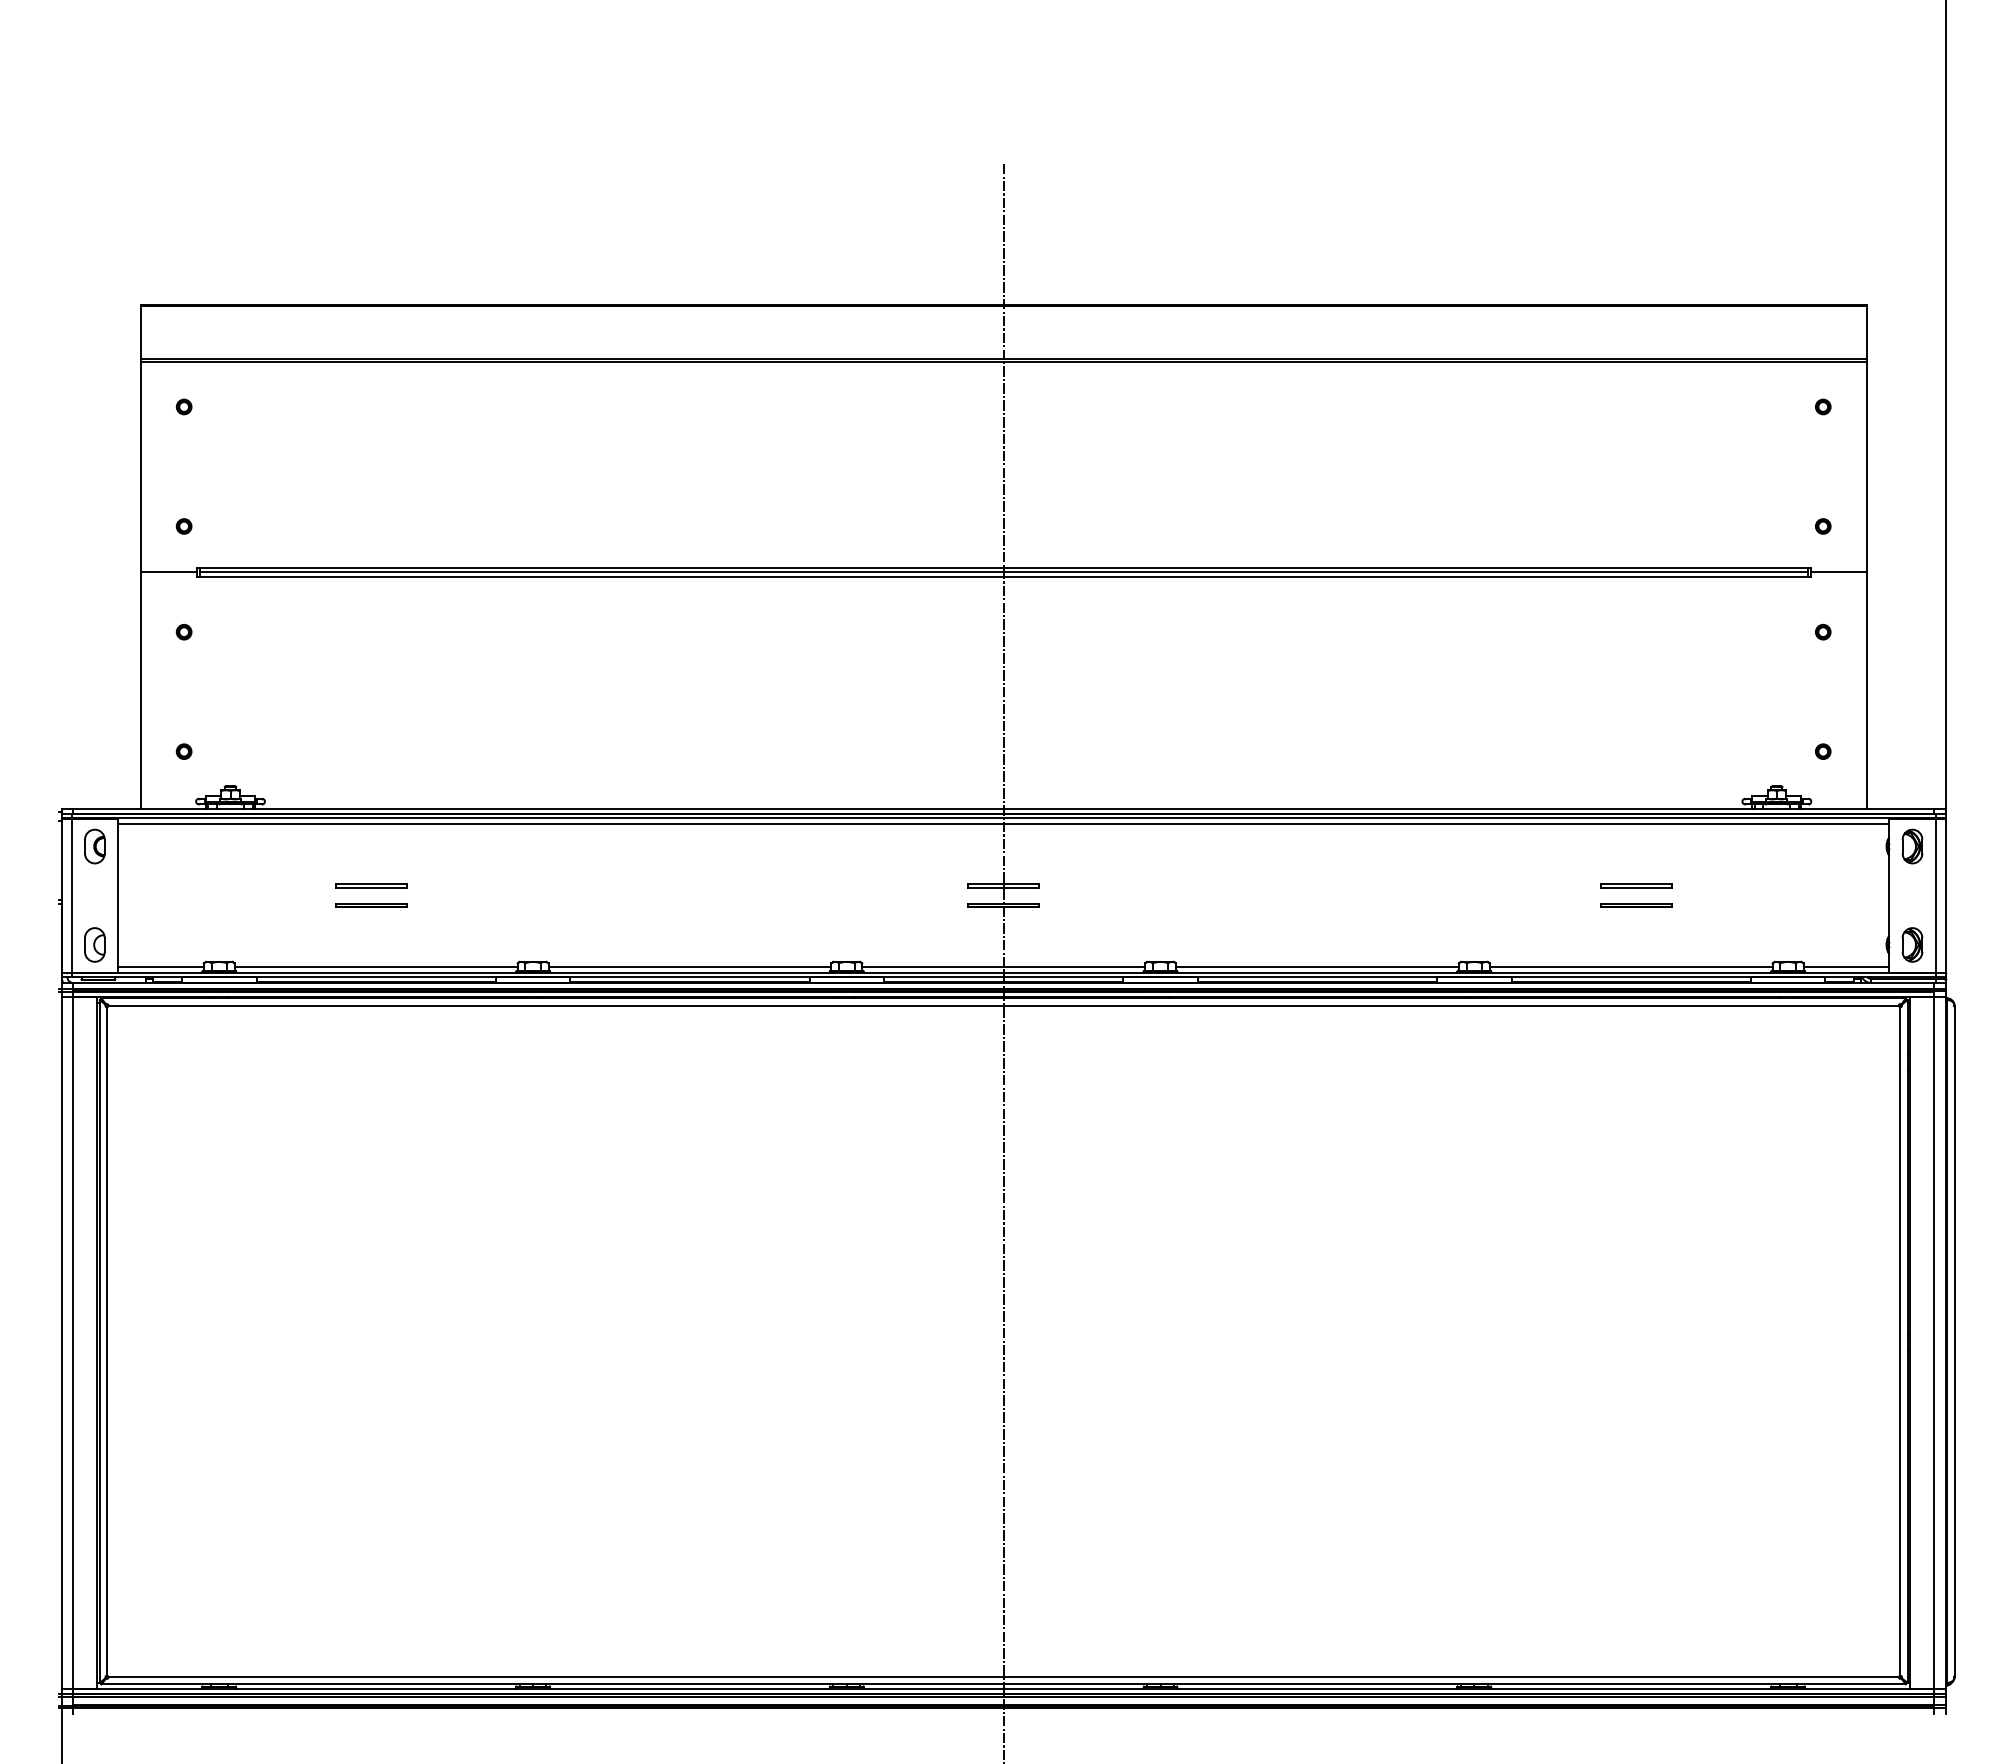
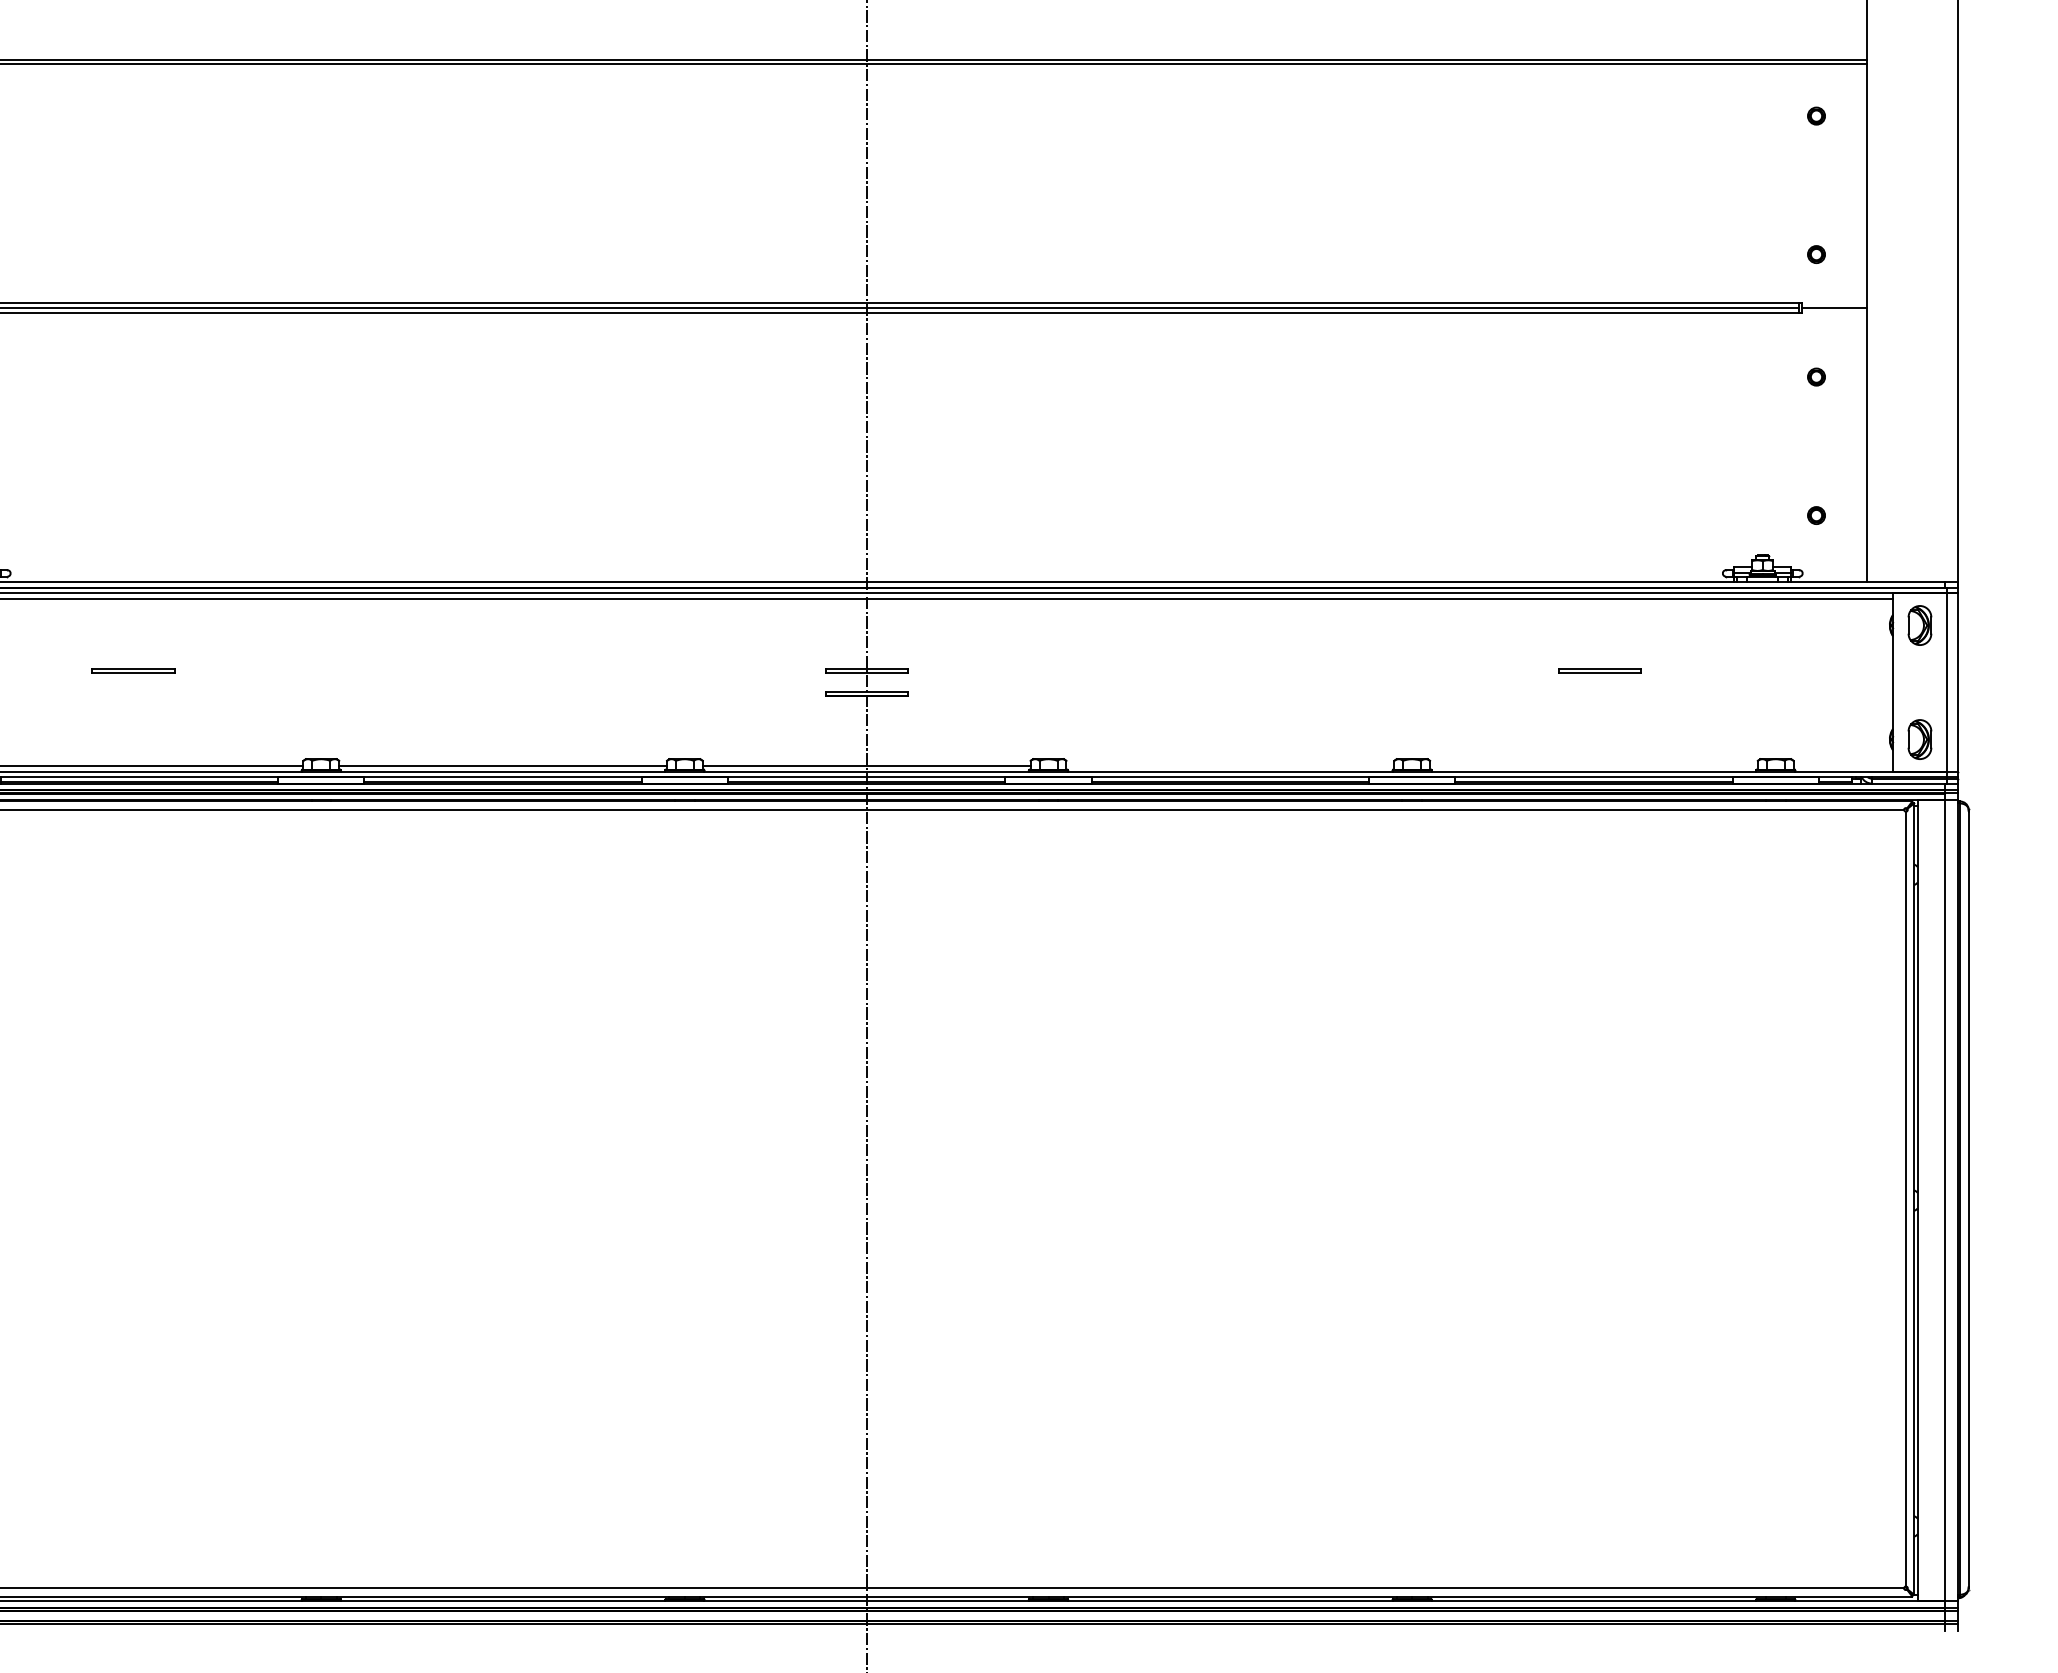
line: (371, 904) -> (134, 692), removed
line: (1636, 904) -> (1600, 692), removed
line: (1317, 967) -> (1230, 765), removed
line: (1630, 967) -> (1593, 765), removed
line: (1846, 967) -> (1843, 765), removed

